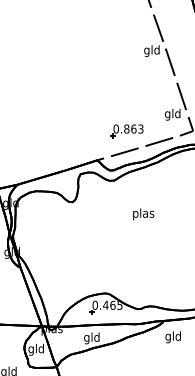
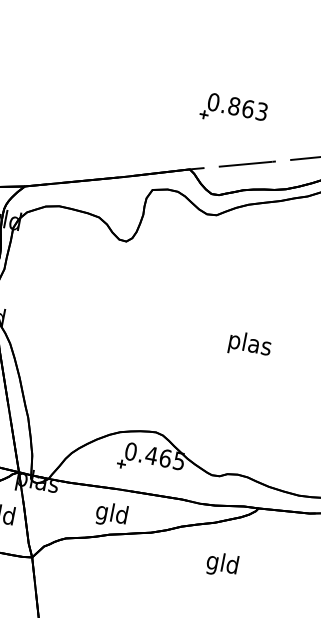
part: (126, 131) -> (232, 111), moved
text: (143, 214) -> (249, 345), moved
text: (172, 337) -> (220, 564), moved

